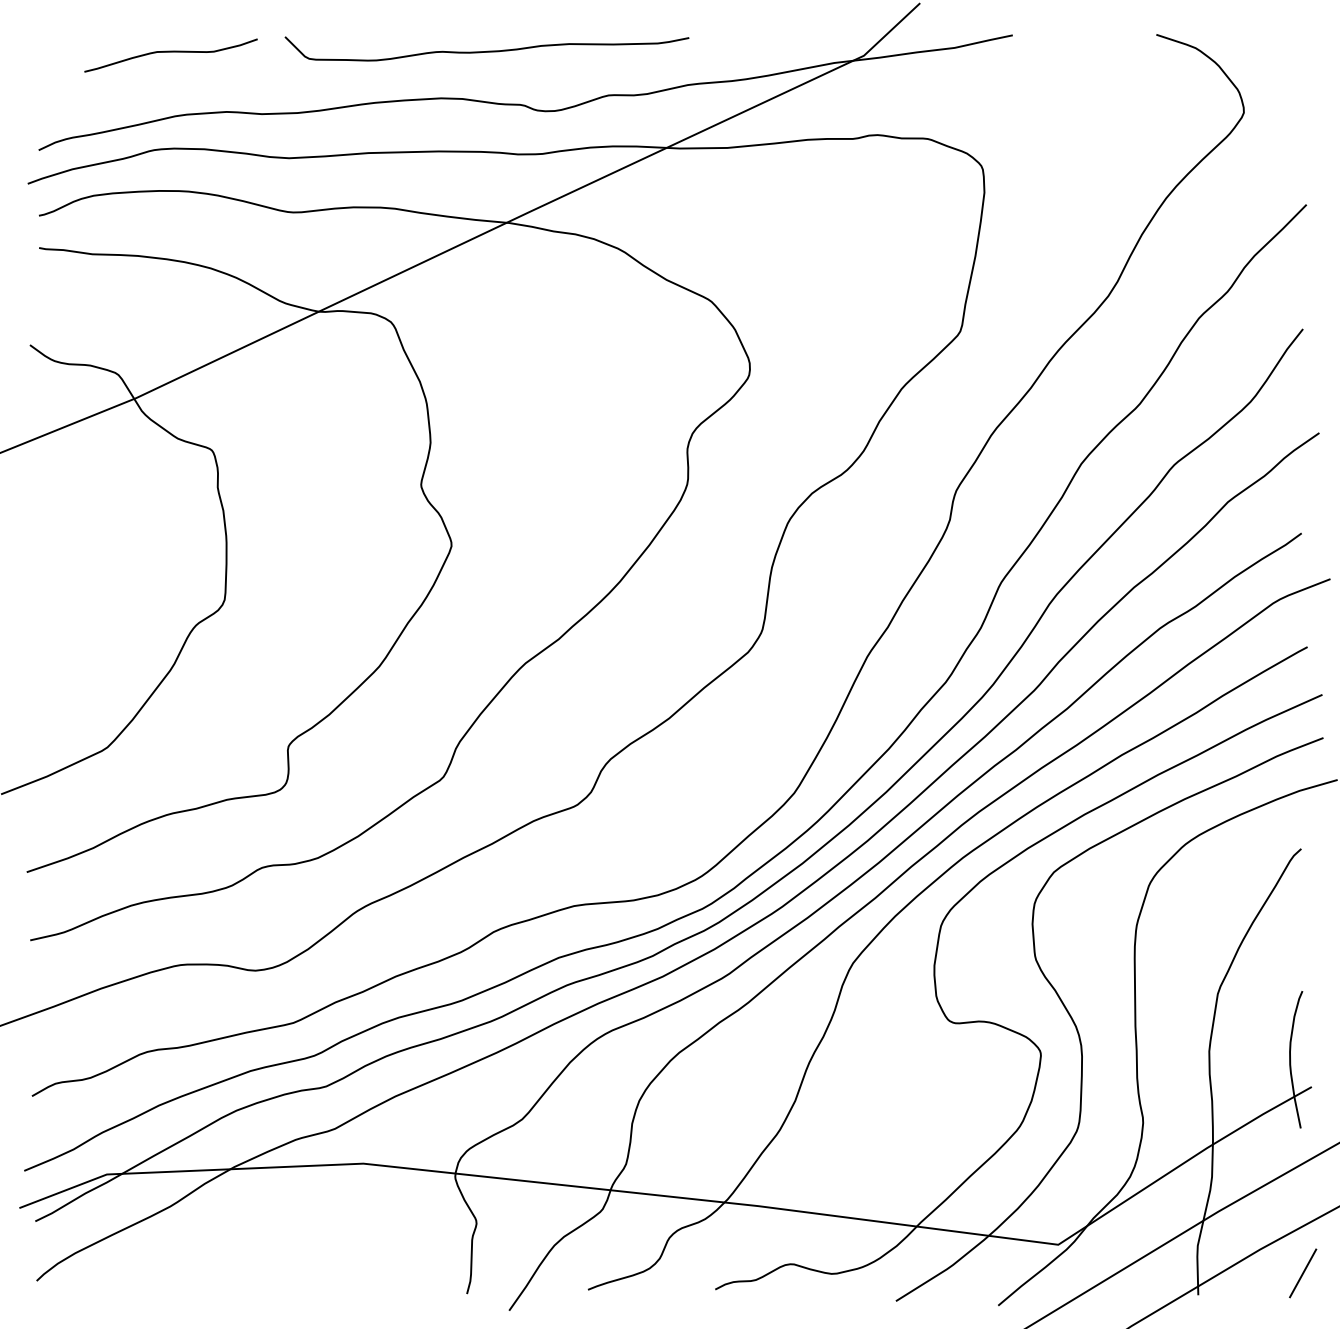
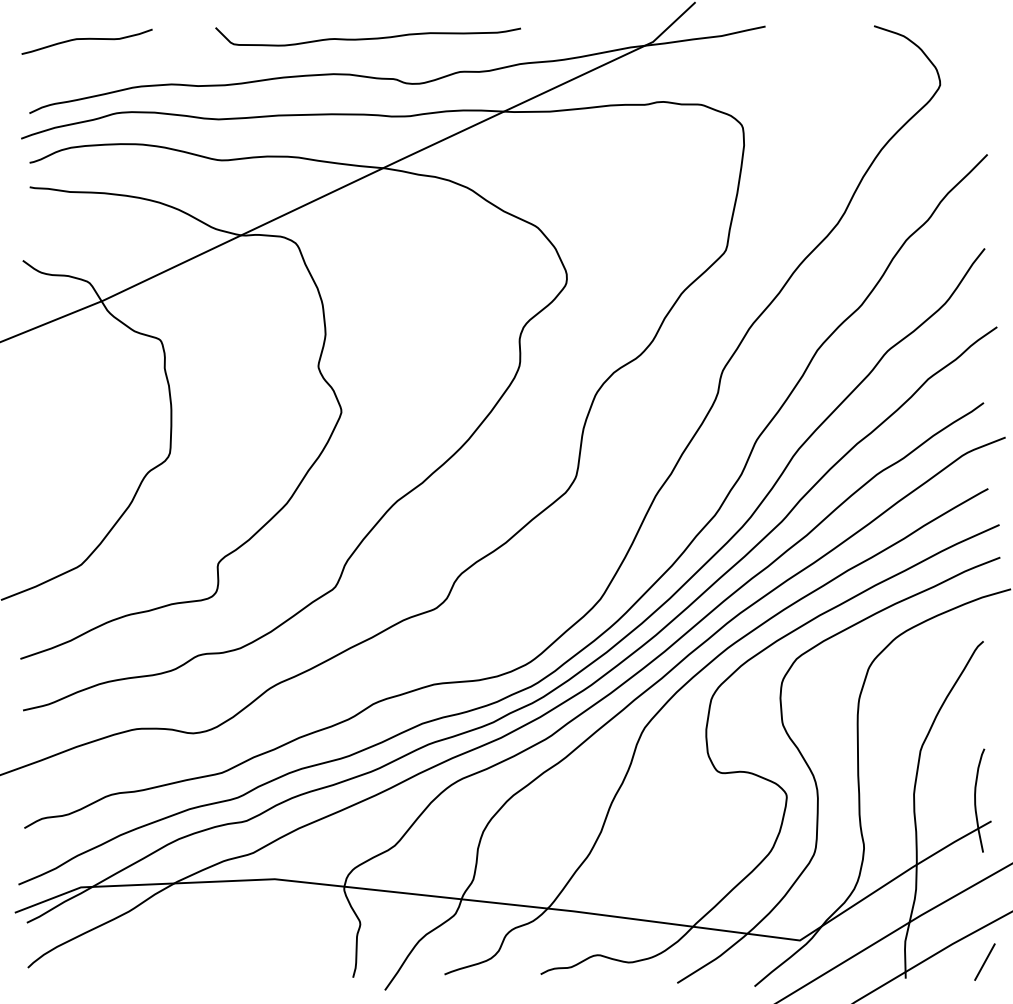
curve: (170, 52) -> (86, 39), moved

